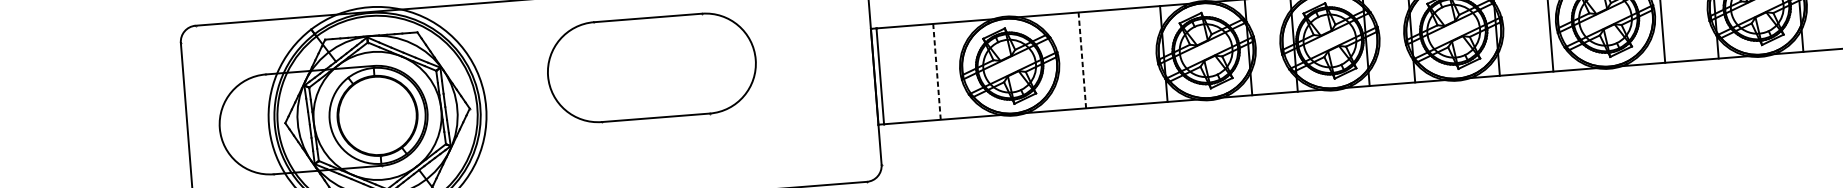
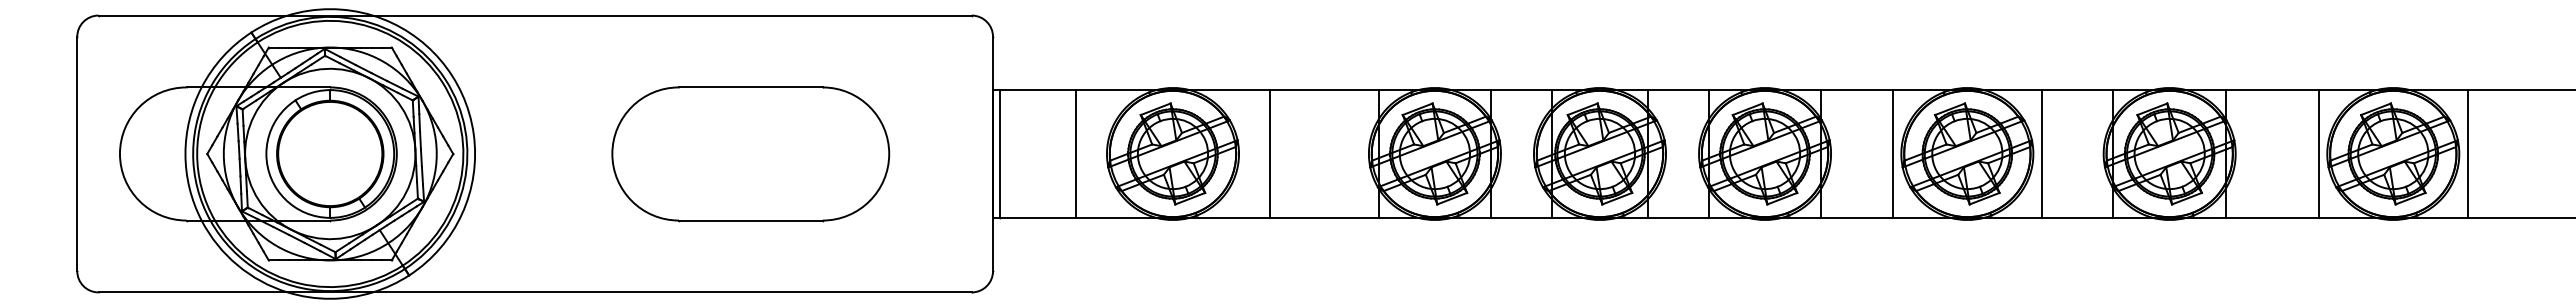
line: (1082, 60) -> (1269, 154), dashed -> solid
part: (651, 68) -> (750, 154), moved
line: (937, 72) -> (1076, 154), dashed -> solid

